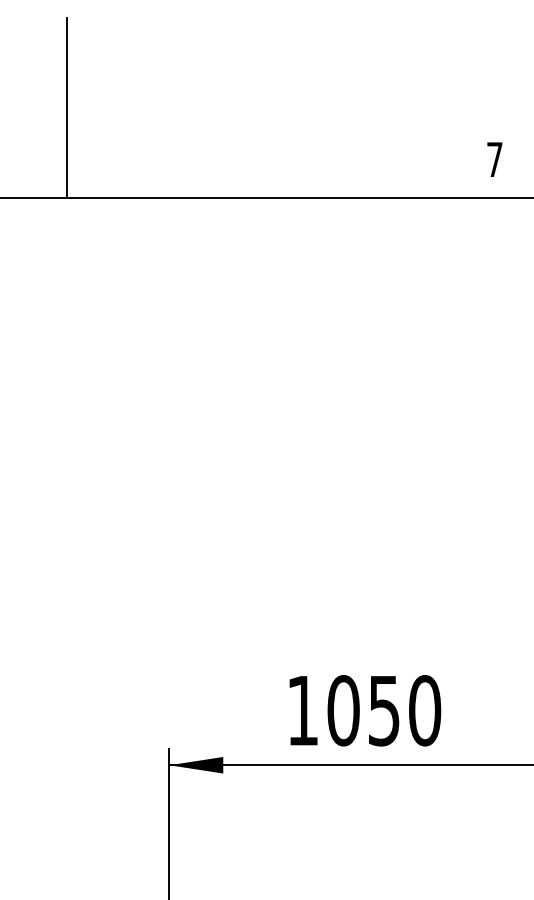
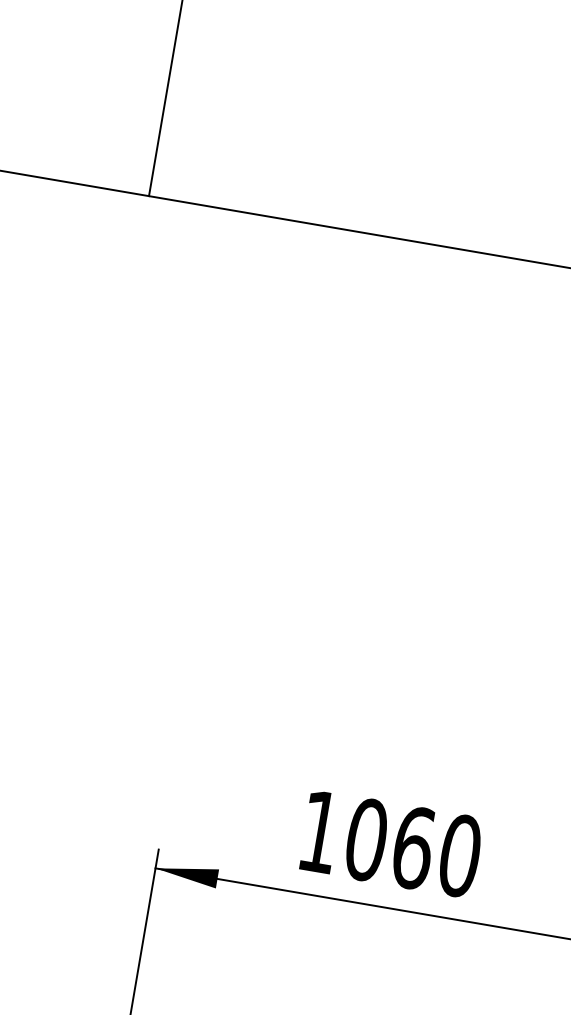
text: (384, 710) -> (413, 847), 1050 -> 1060

